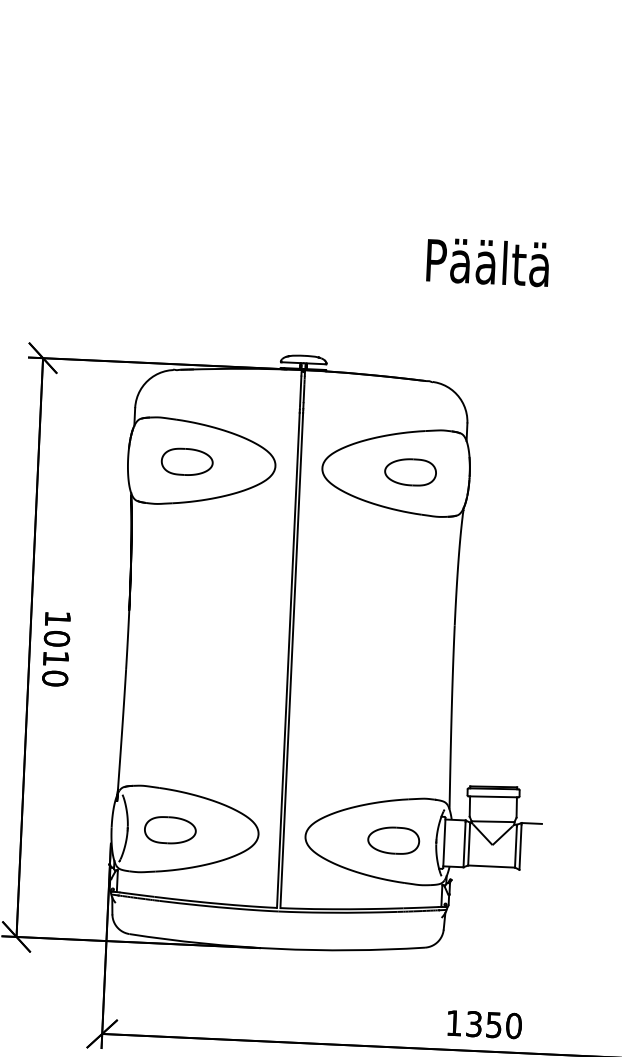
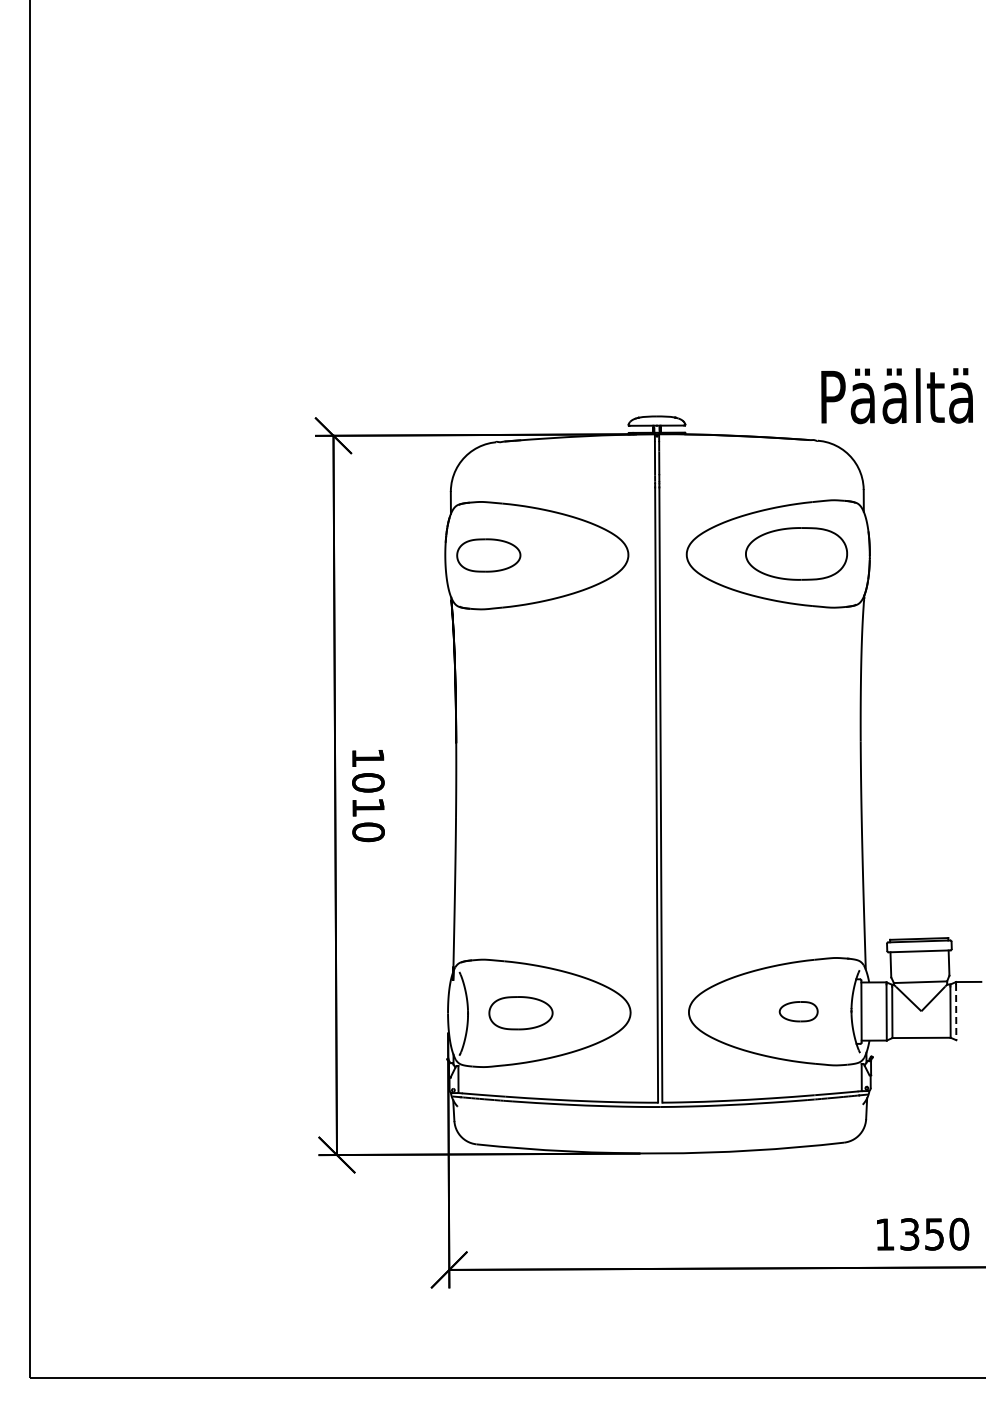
text: (487, 262) -> (896, 396), moved
part: (187, 462) -> (488, 555), moved
part: (409, 472) -> (795, 554), size x1.6
part: (393, 840) -> (798, 1011), size x0.6
line: (520, 847) -> (956, 1012), solid -> dashed

